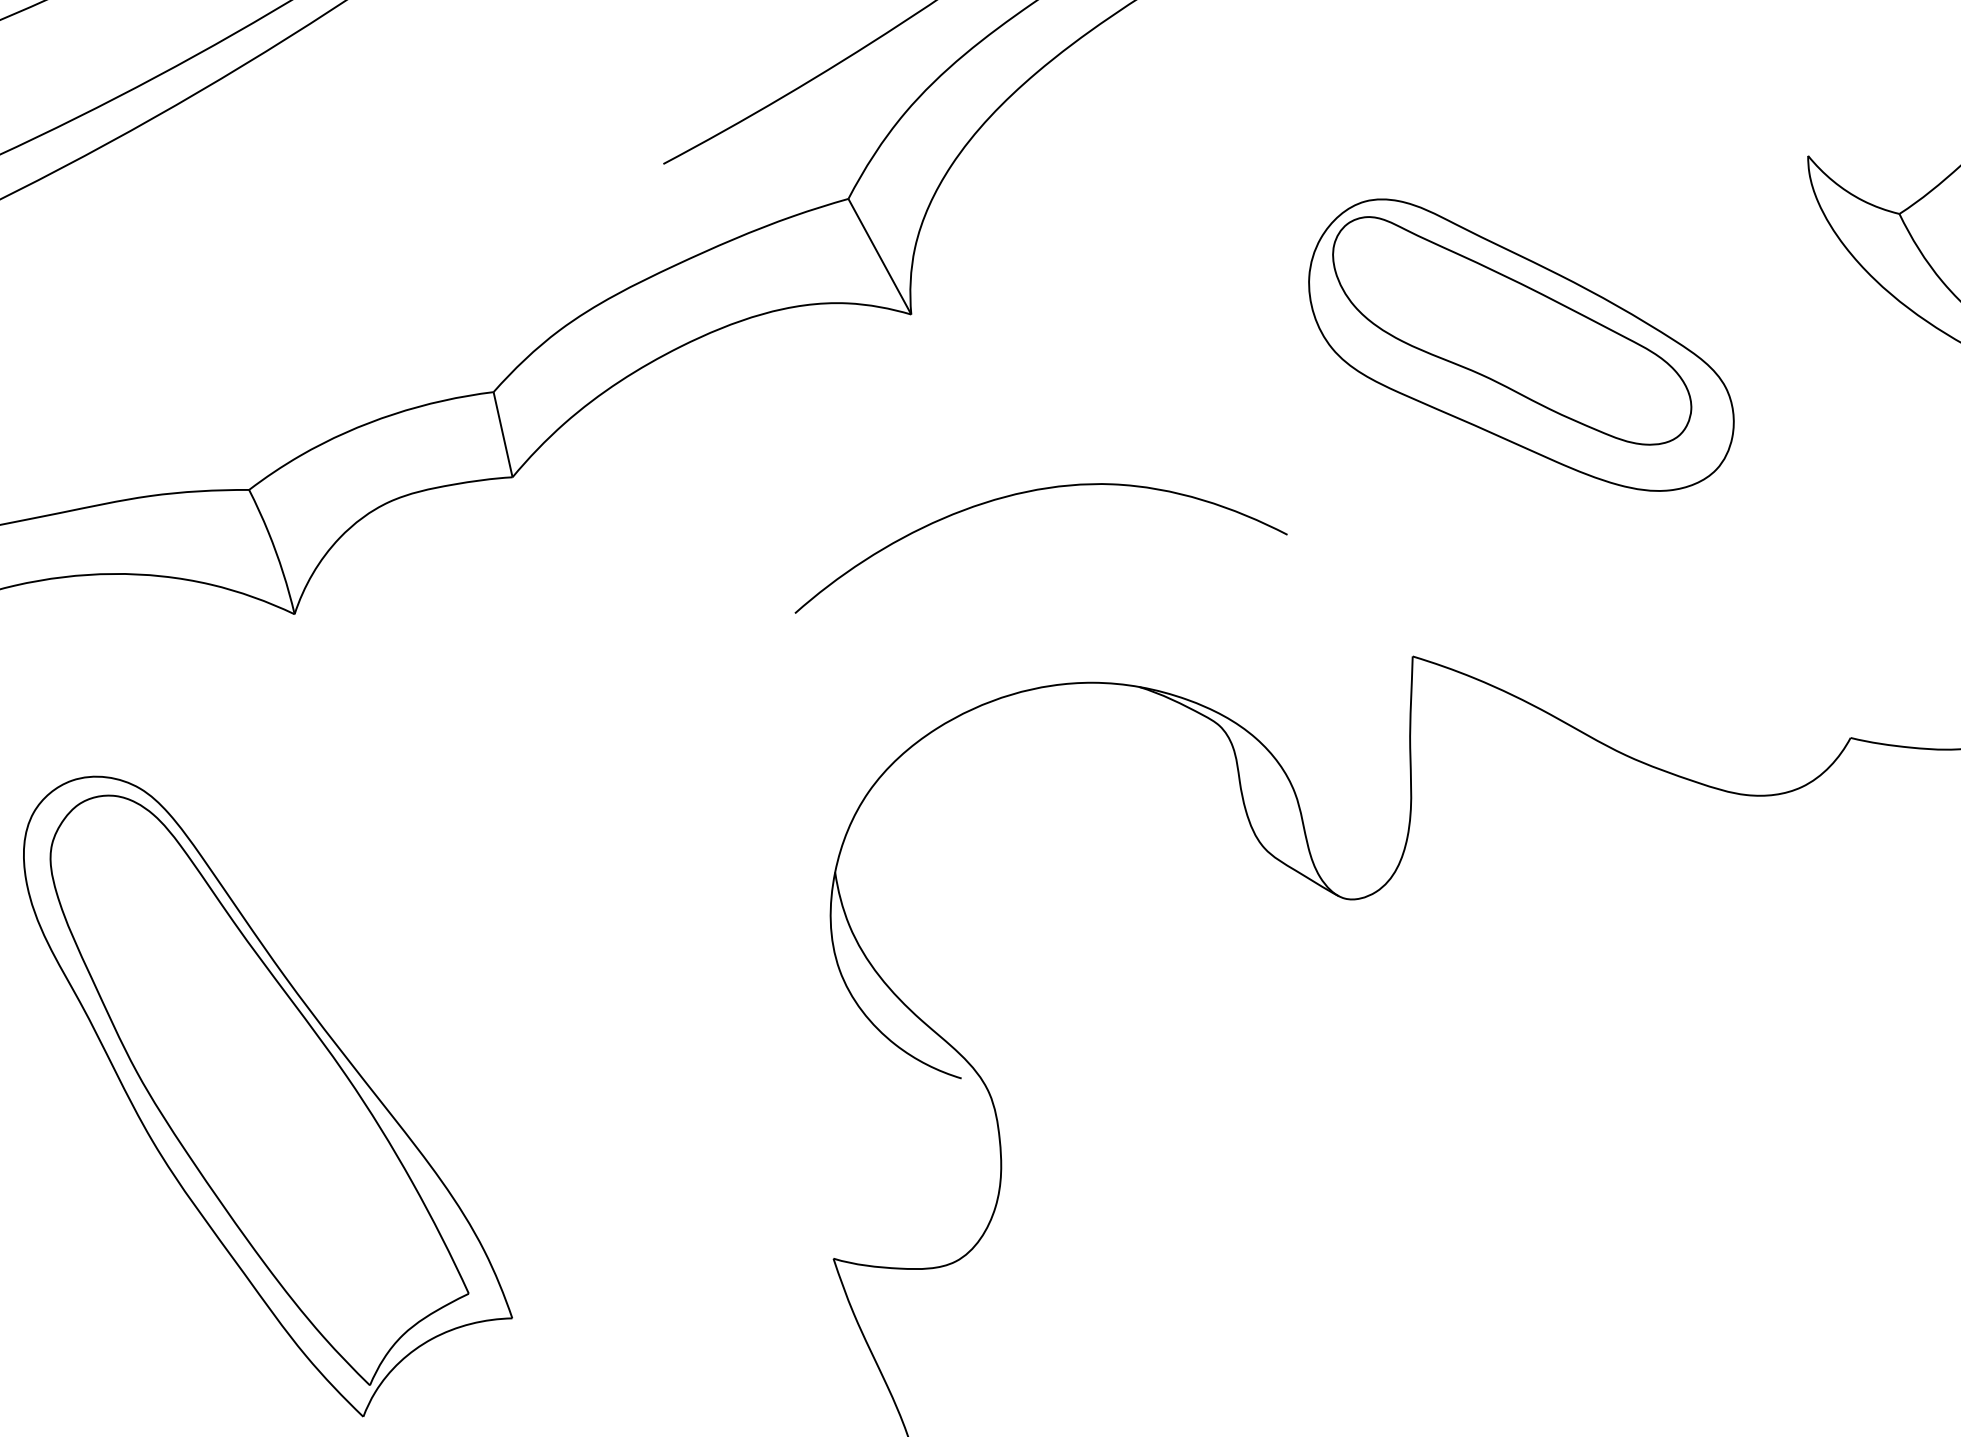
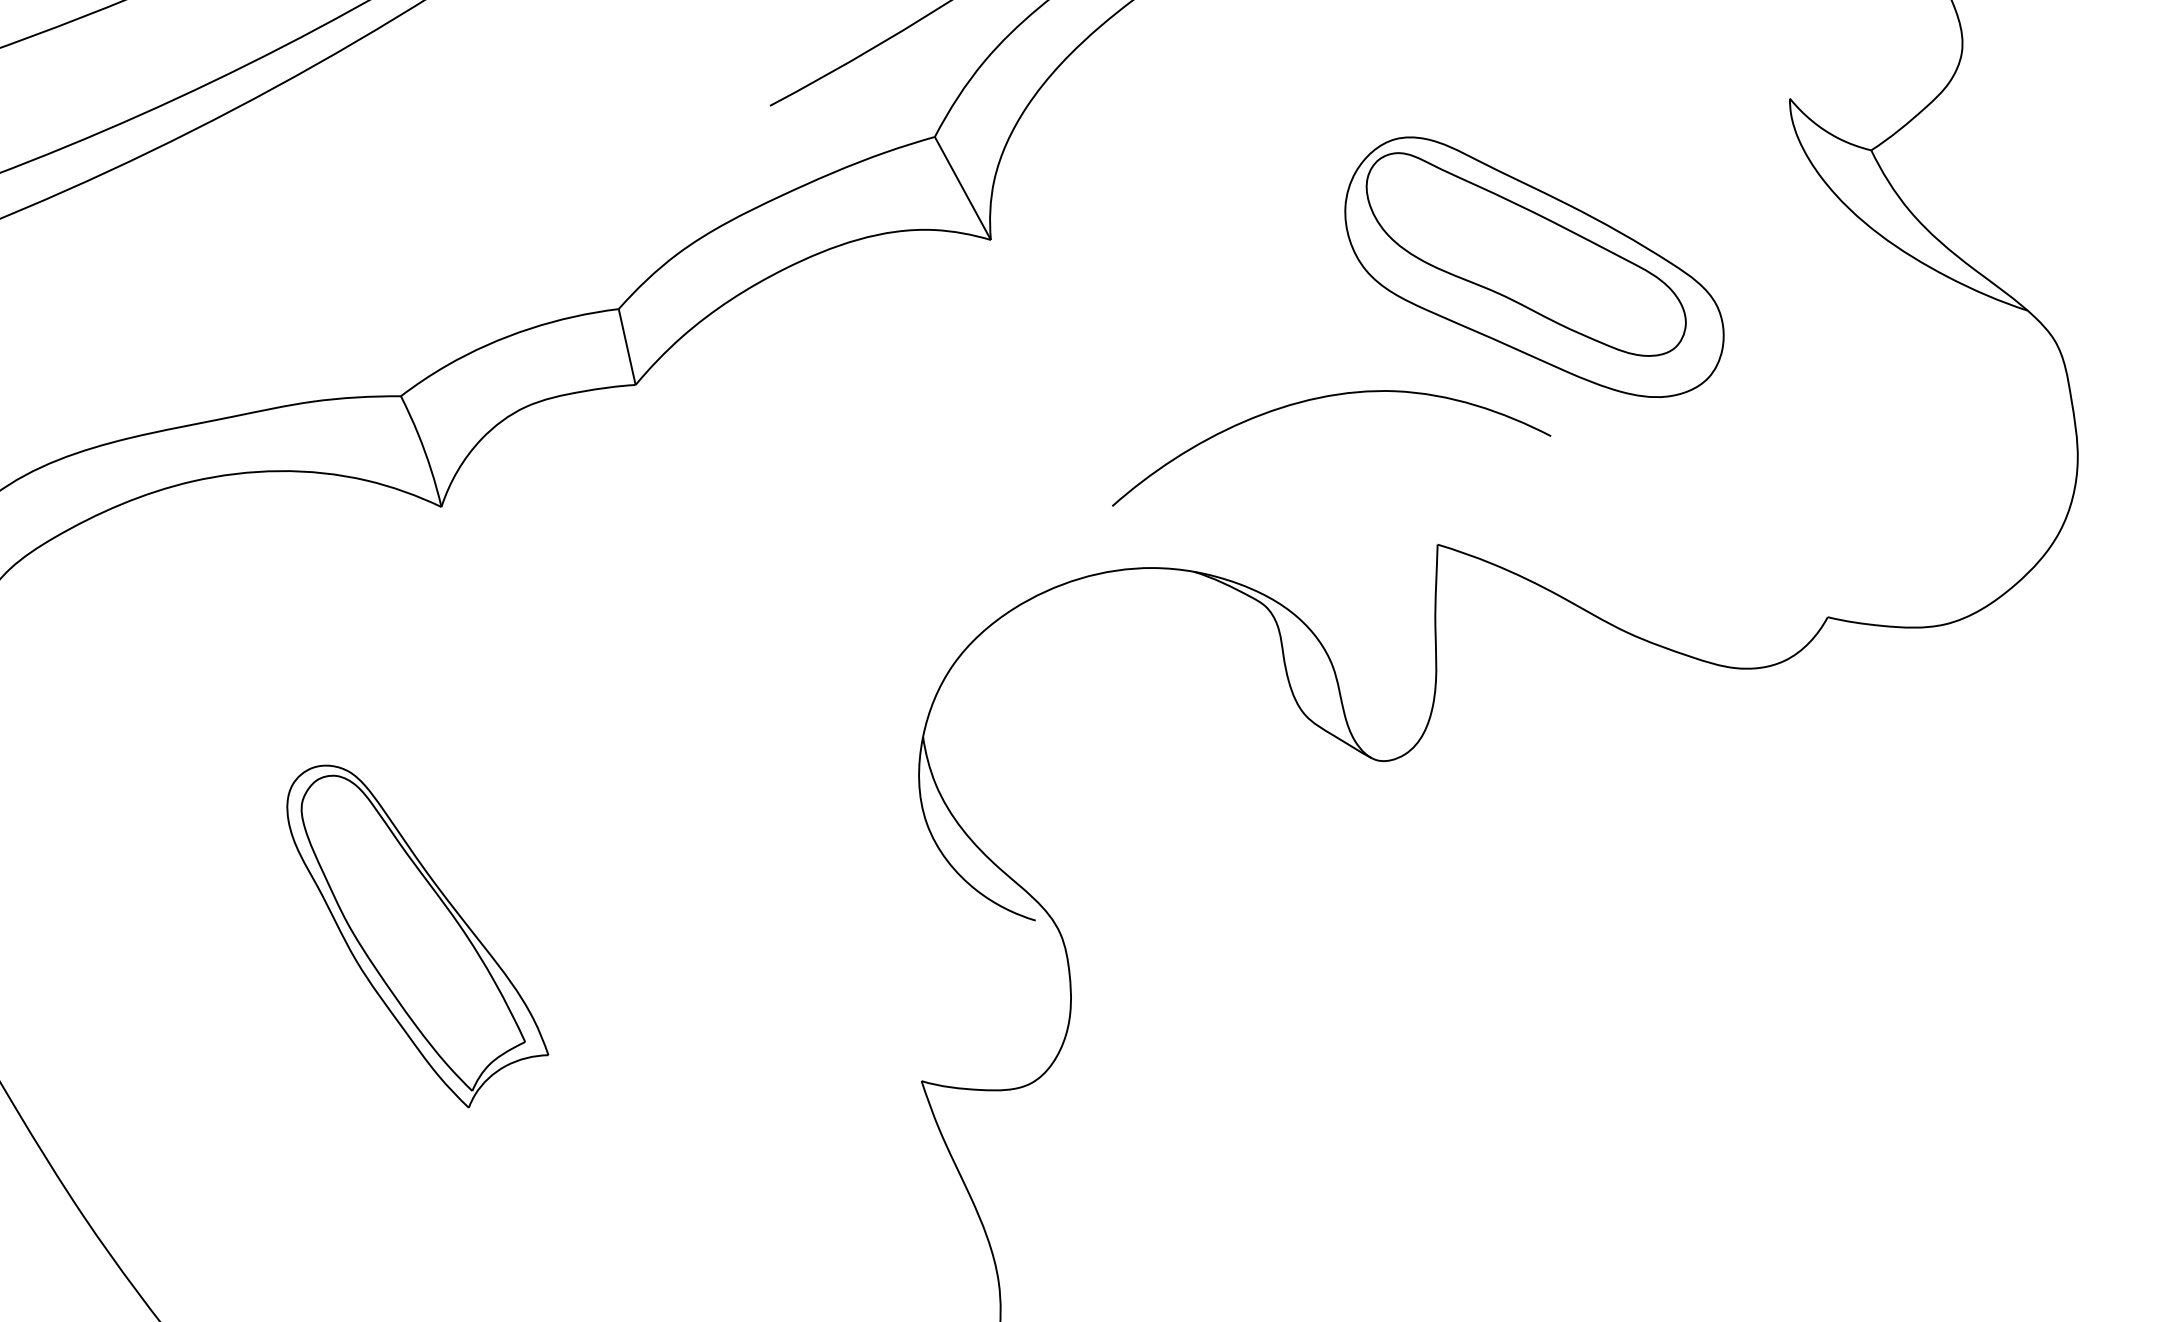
curve: (1030, 492) -> (1322, 398), moved
part: (267, 1096) -> (417, 936), size x0.6

